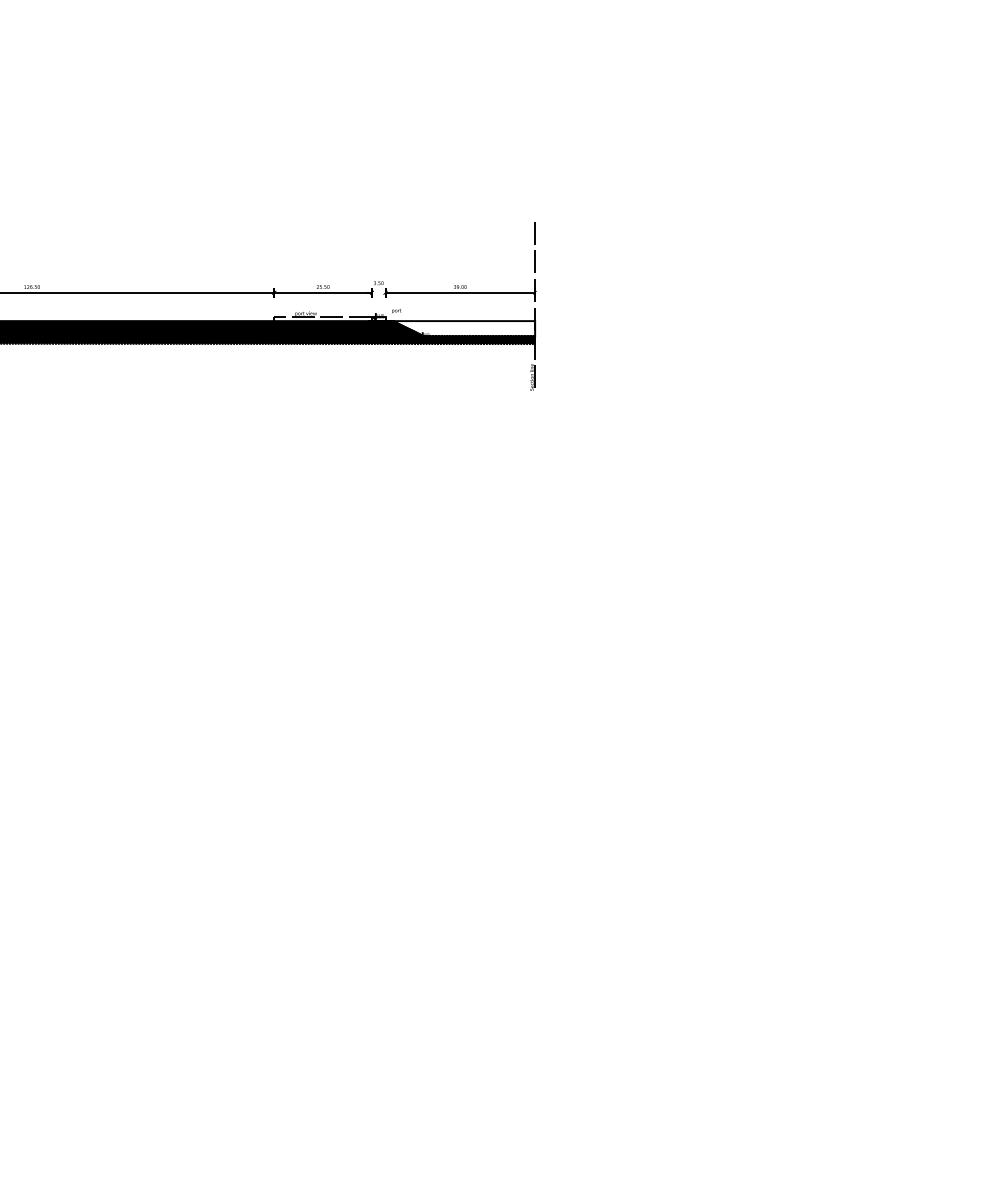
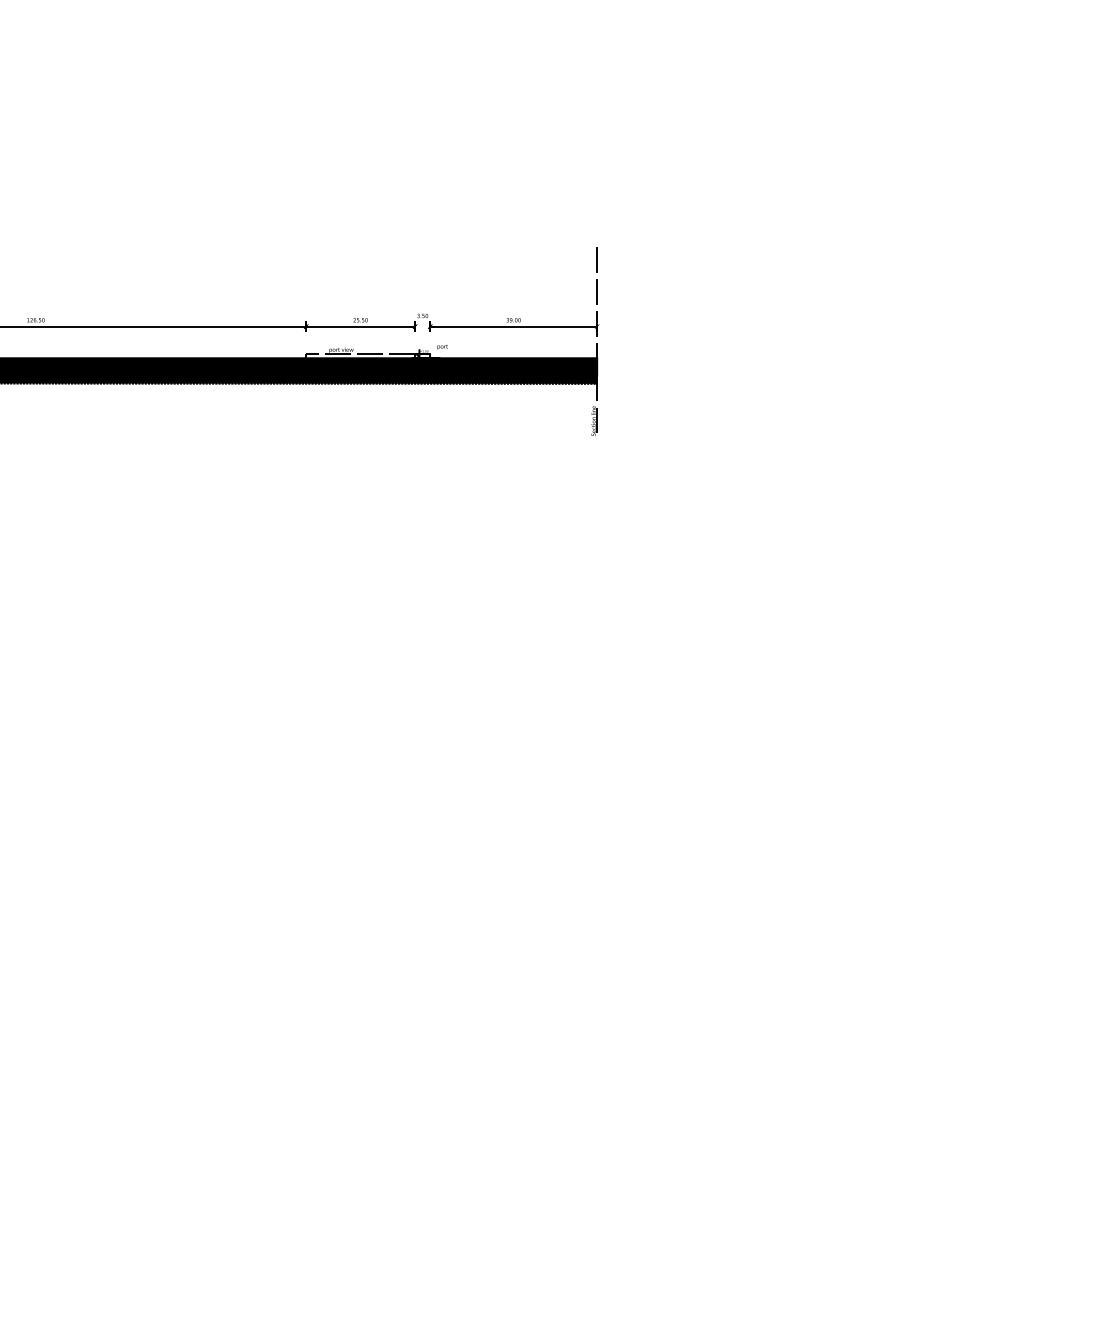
fill: (464, 328) -> (518, 366), added

